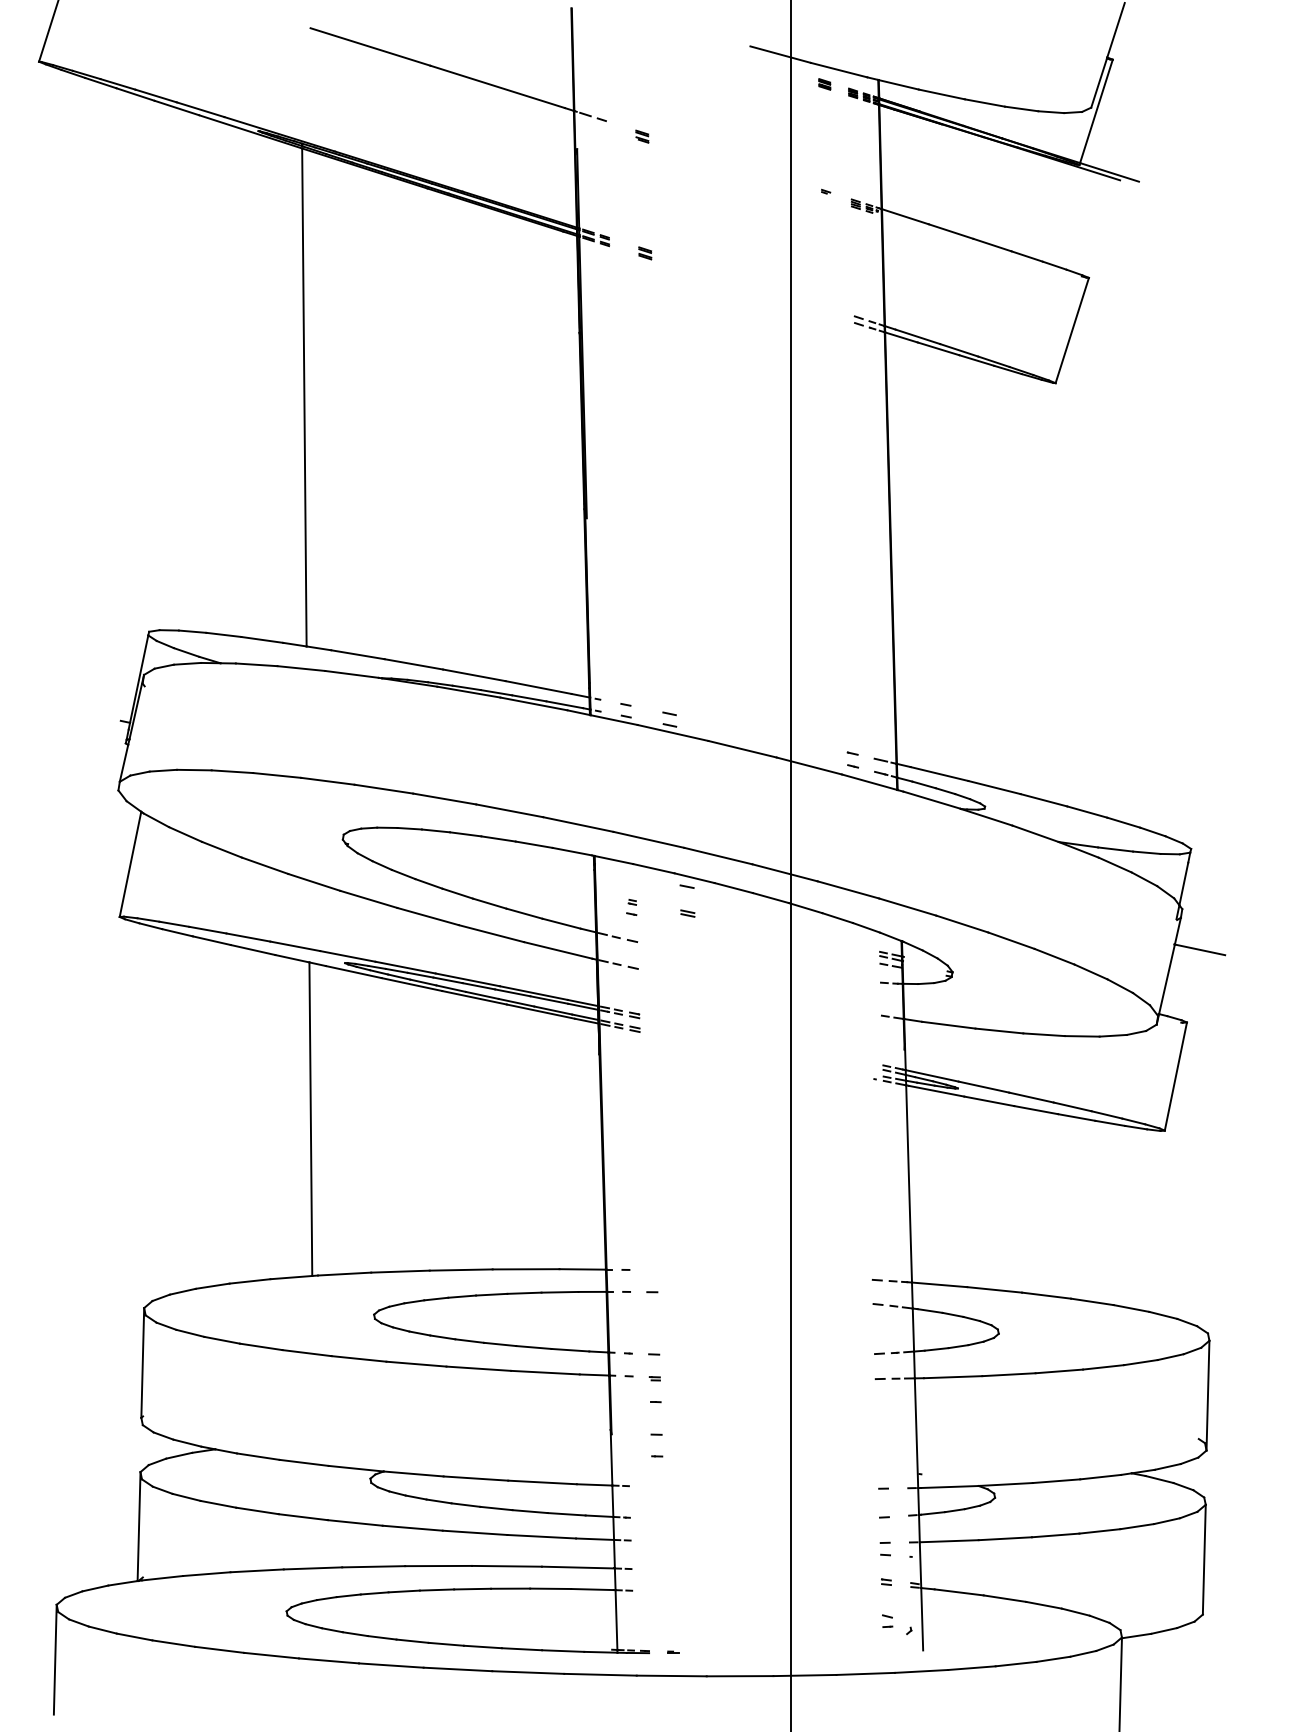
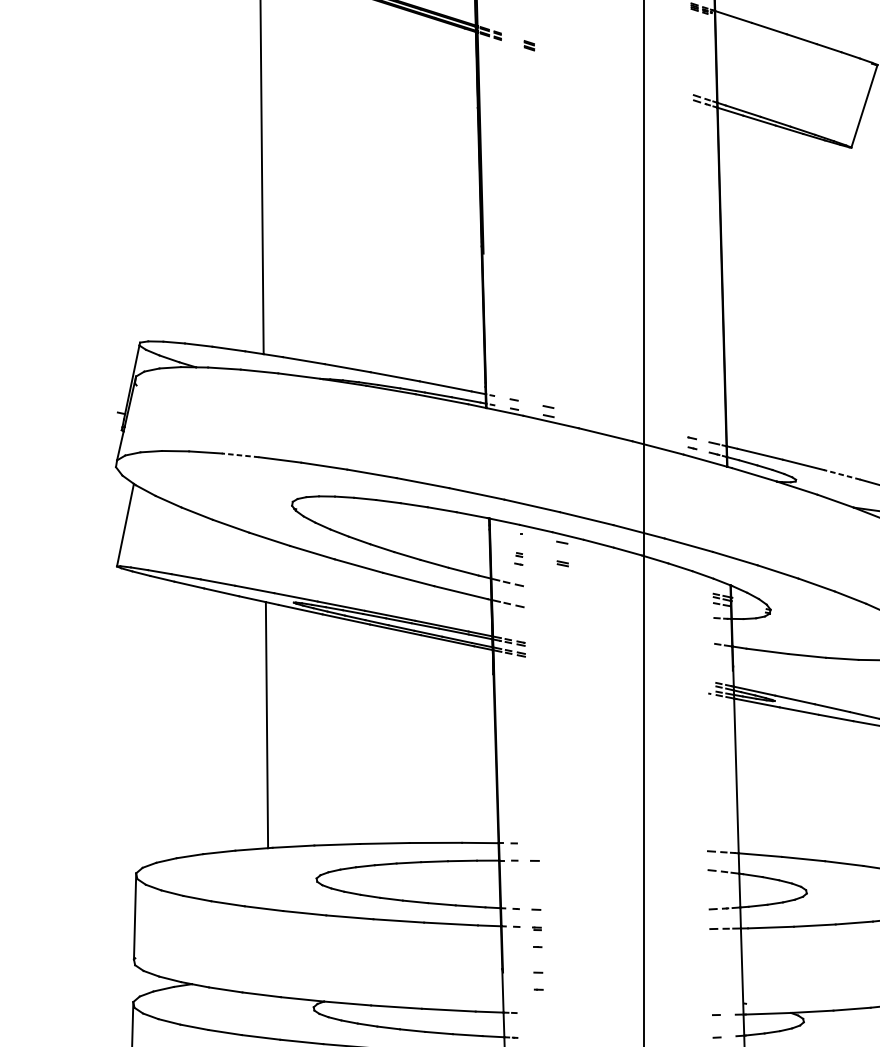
line: (276, 775) -> (240, 455), solid -> dashed
line: (1043, 800) -> (841, 475), solid -> dashed

